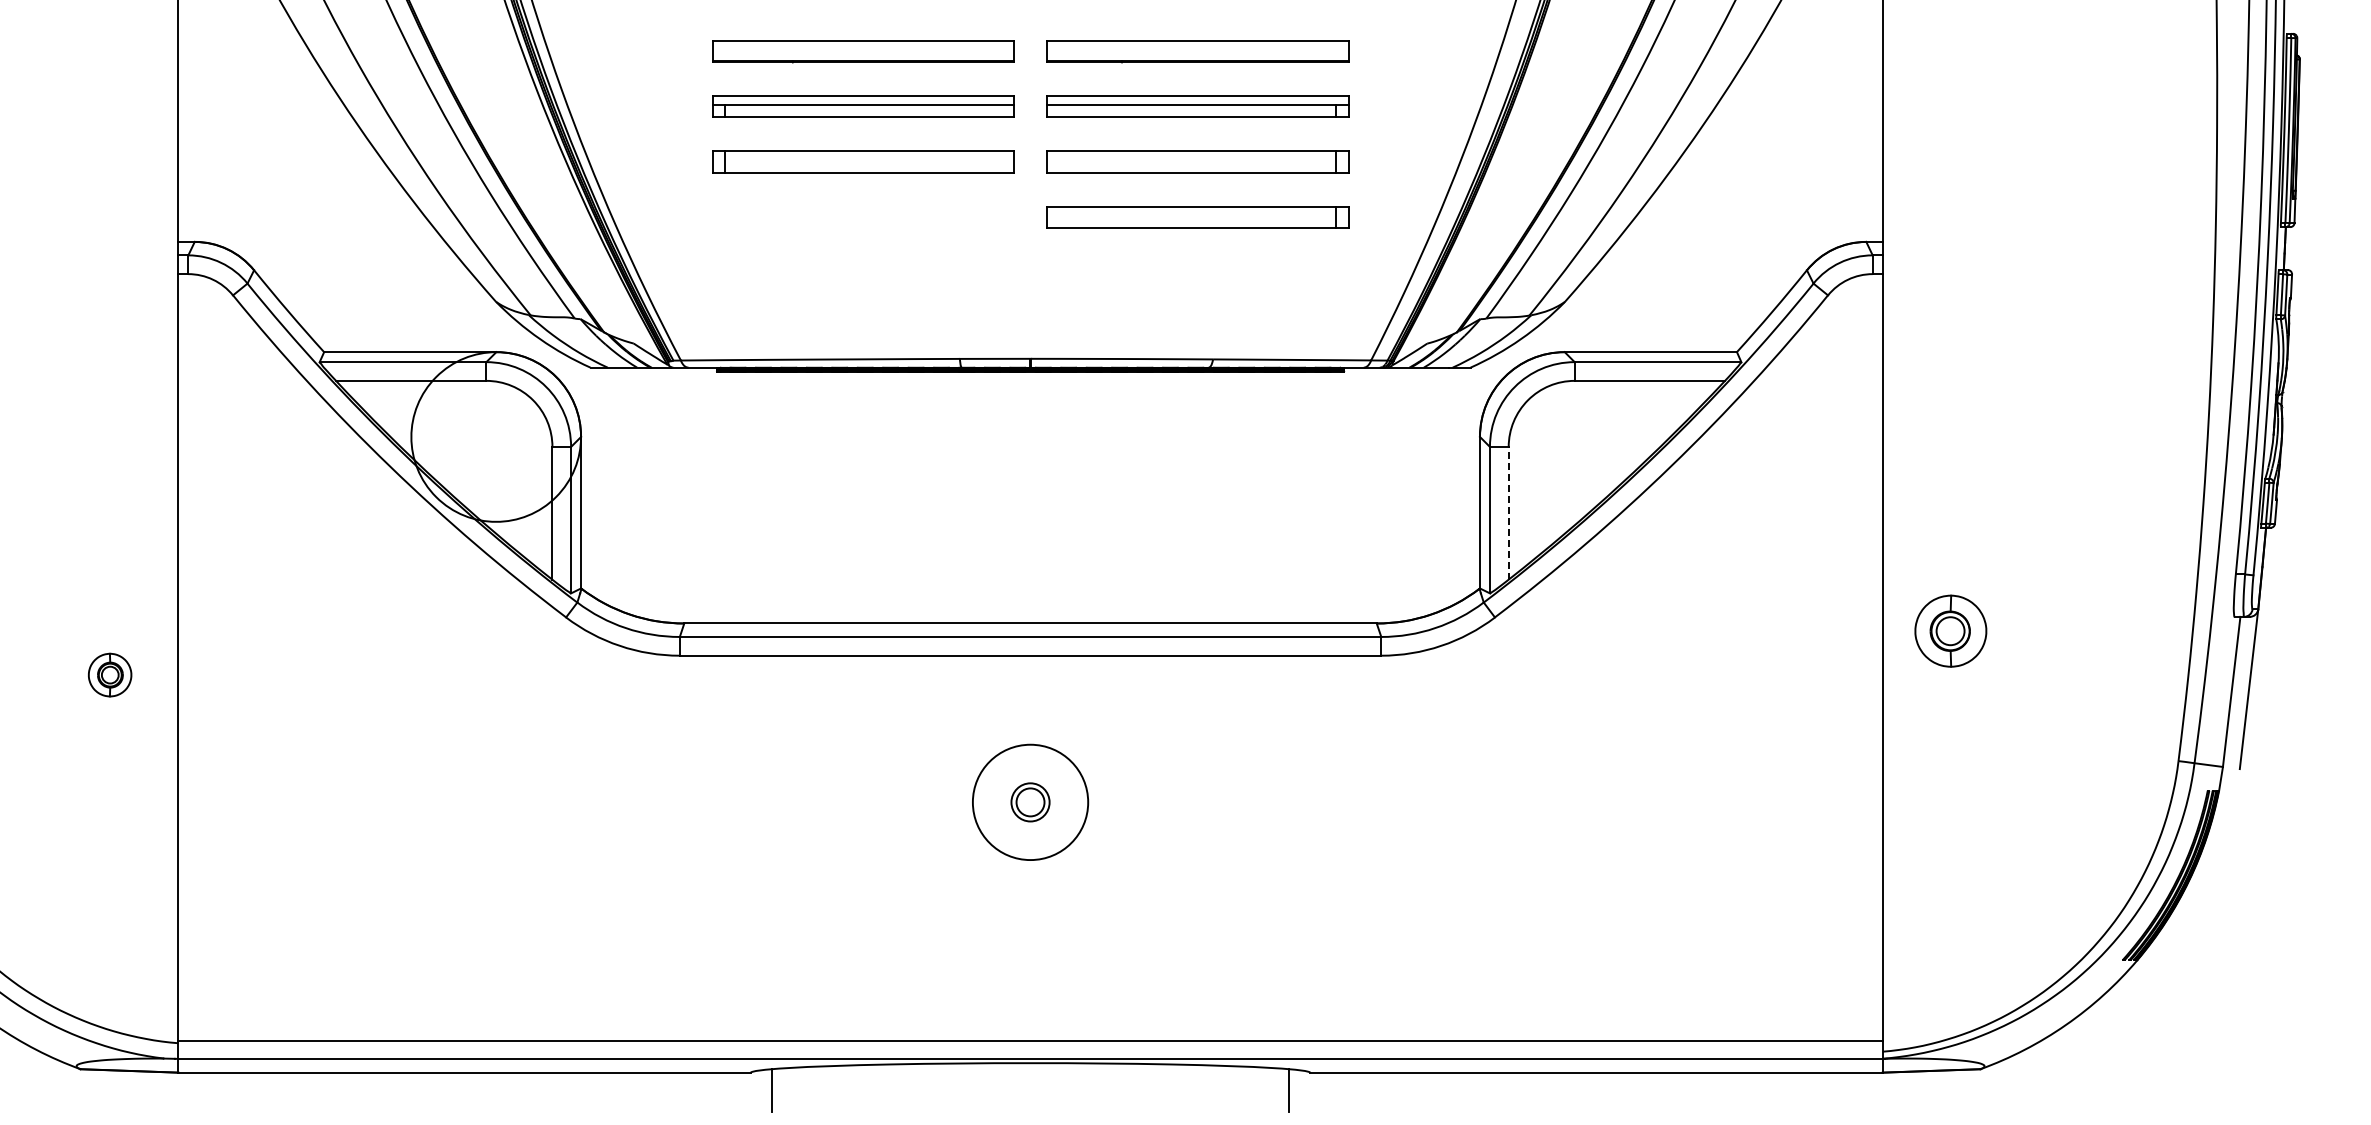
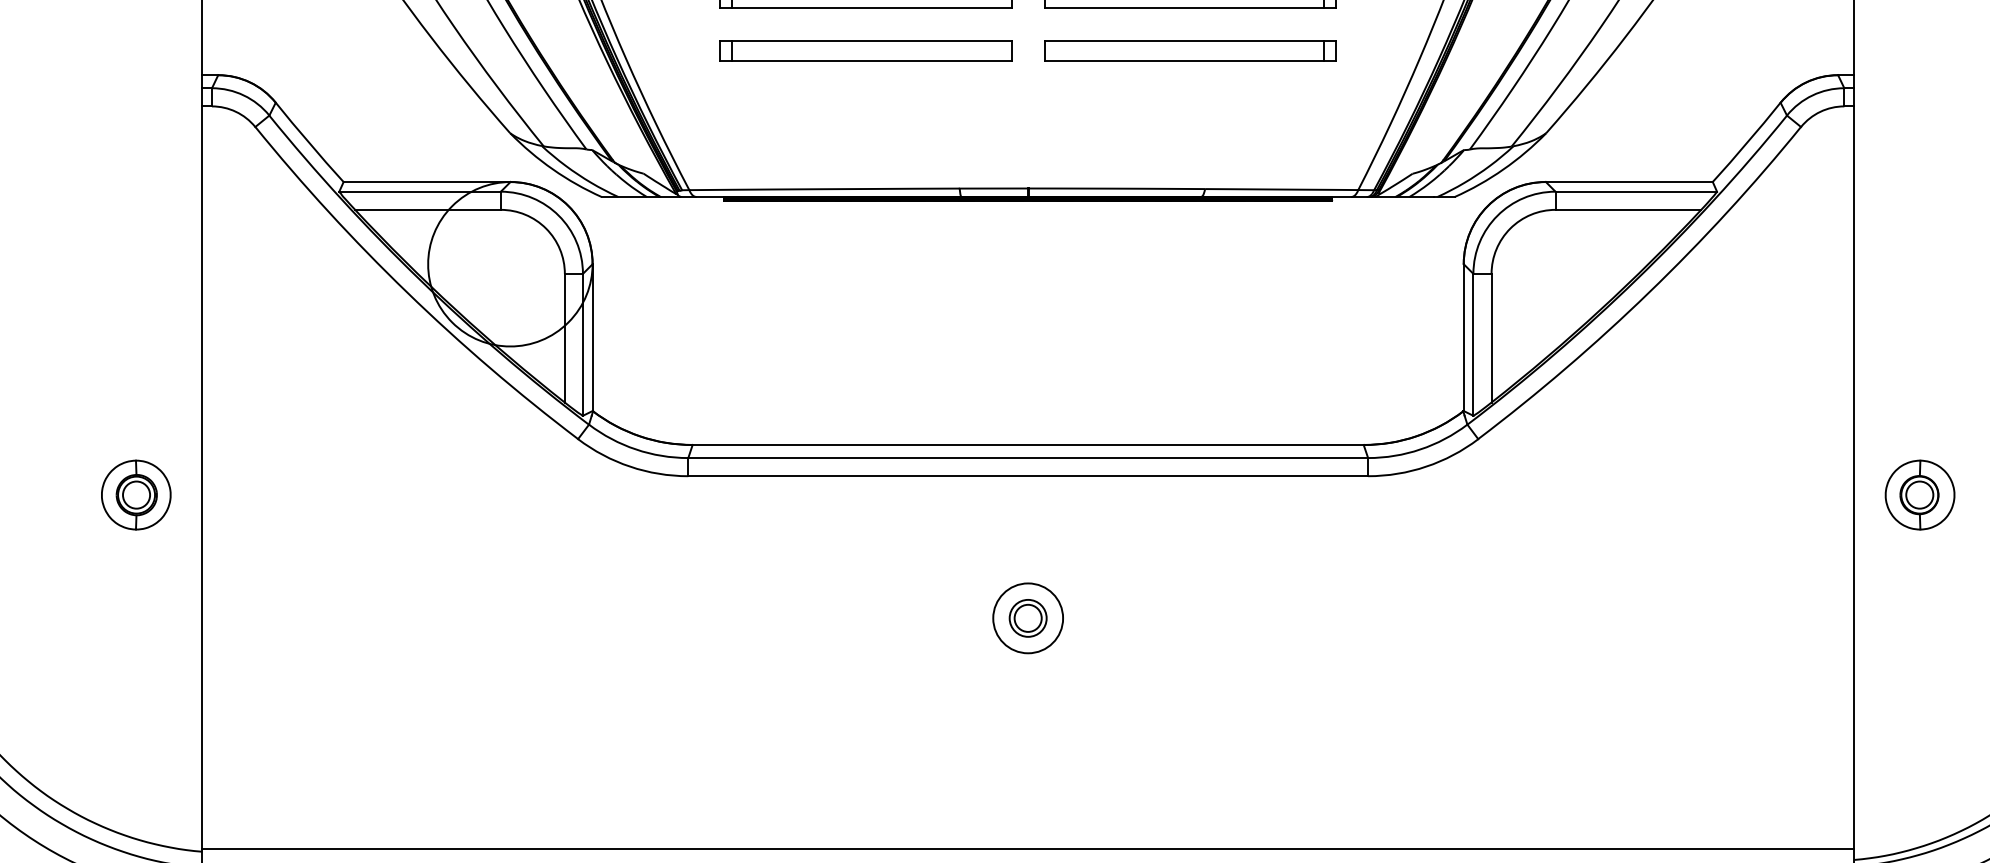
part: (863, 217) -> (866, 51), added
line: (1508, 512) -> (1491, 337), dashed -> solid
part: (1950, 630) -> (1919, 494), moved
part: (109, 674) -> (135, 494), size x1.67
circle: (1030, 802) -> (1028, 618), size x0.62

